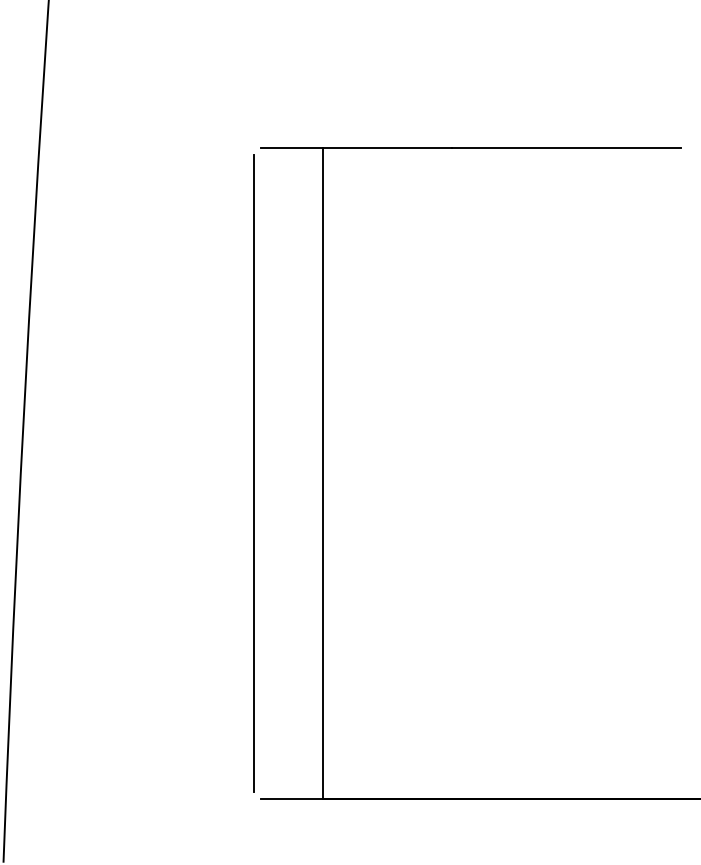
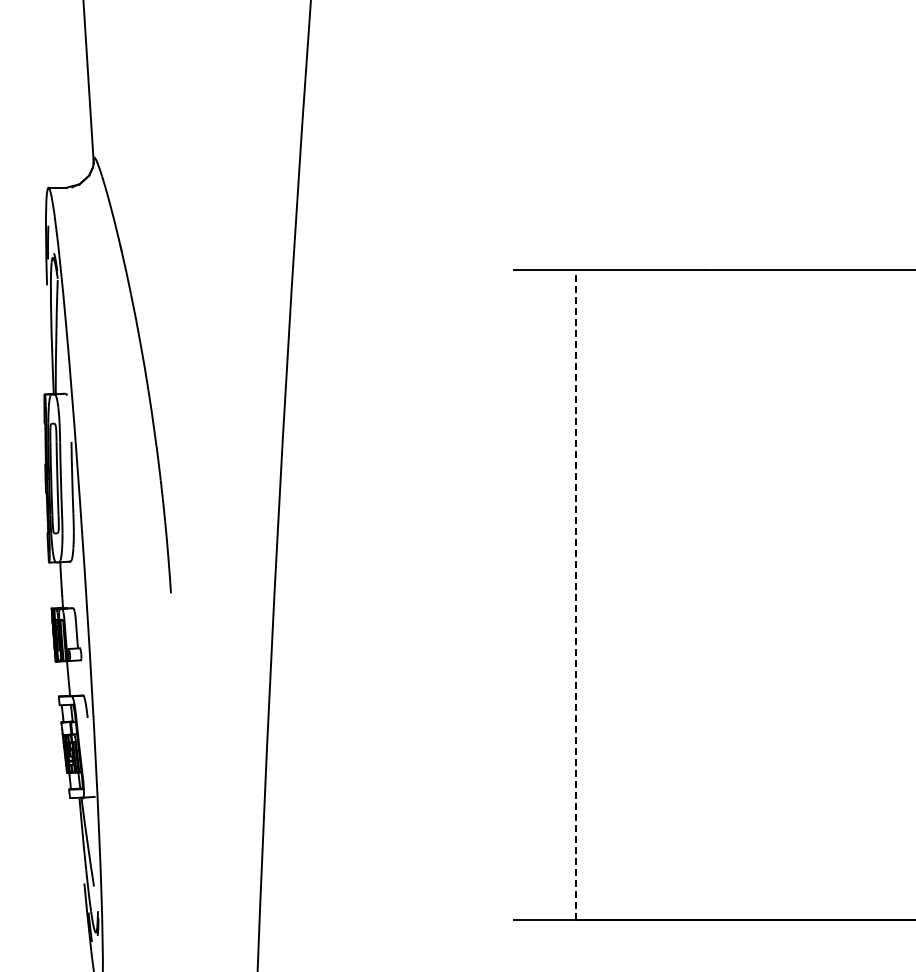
line: (253, 472) -> (507, 594), removed
line: (322, 472) -> (576, 594), solid -> dashed

